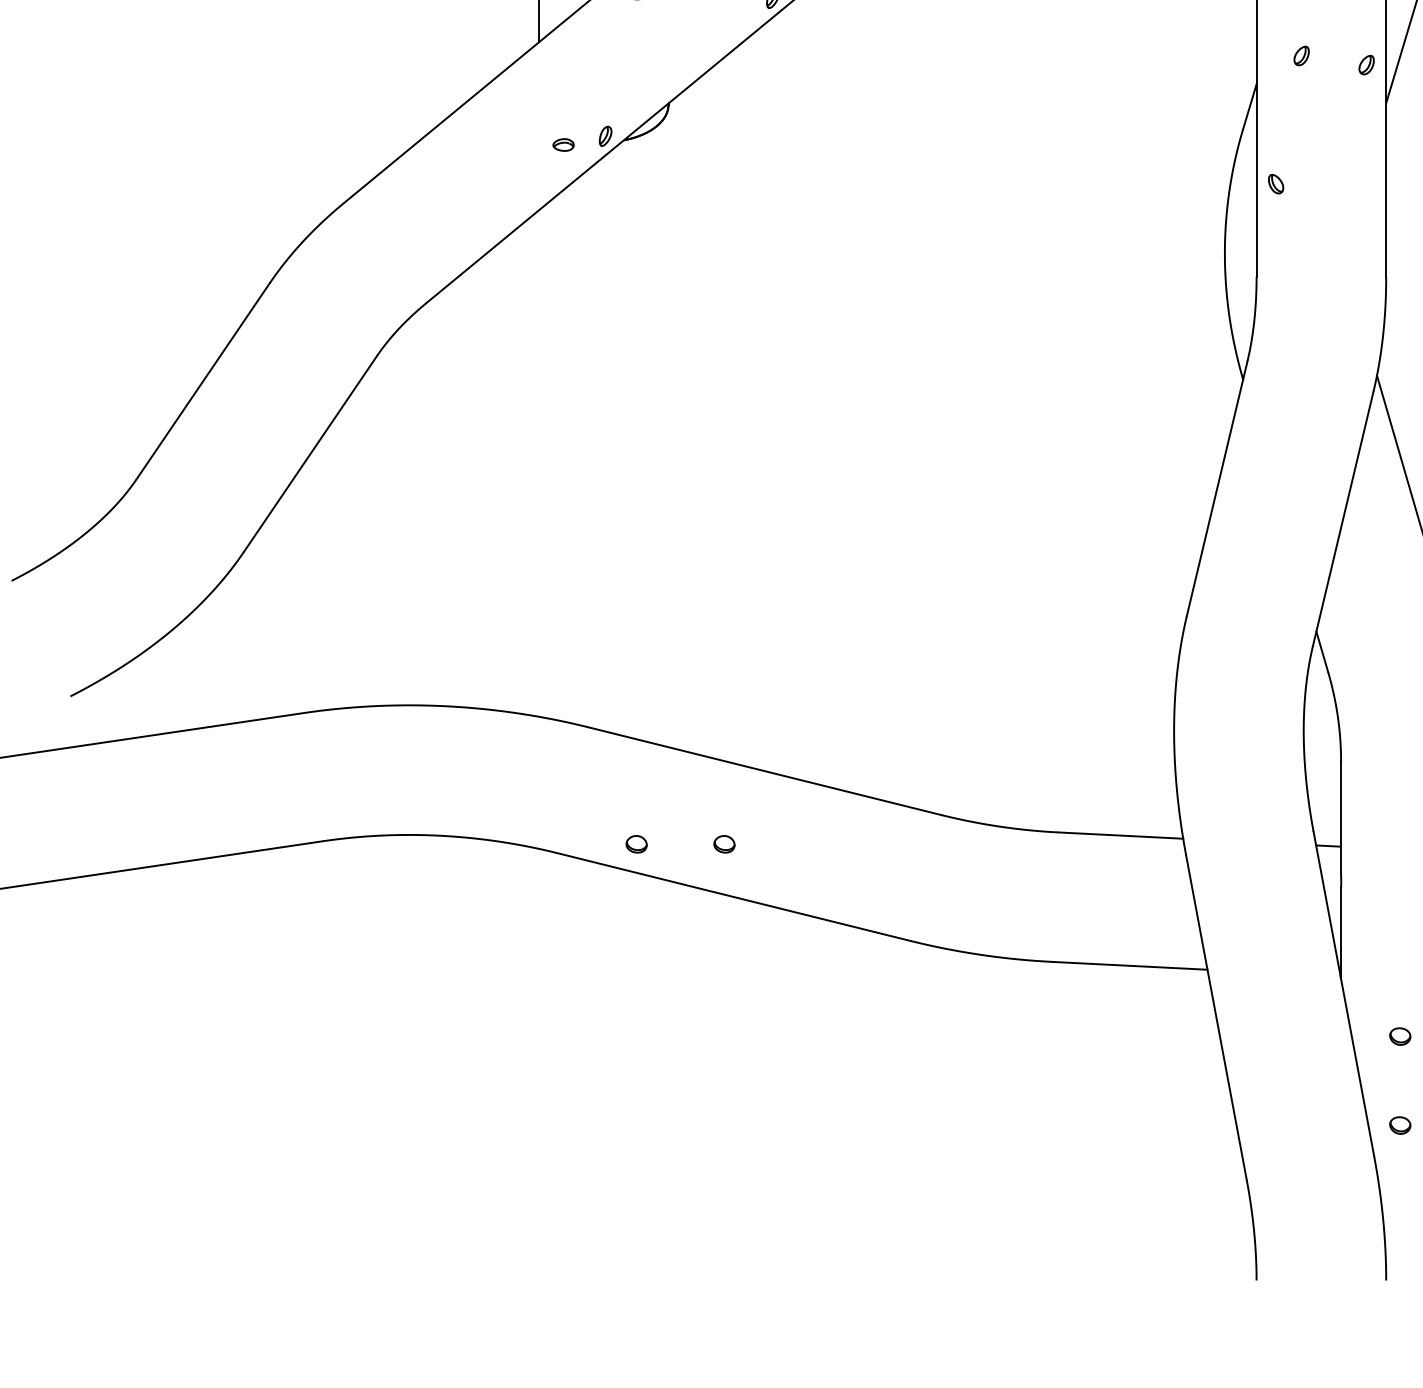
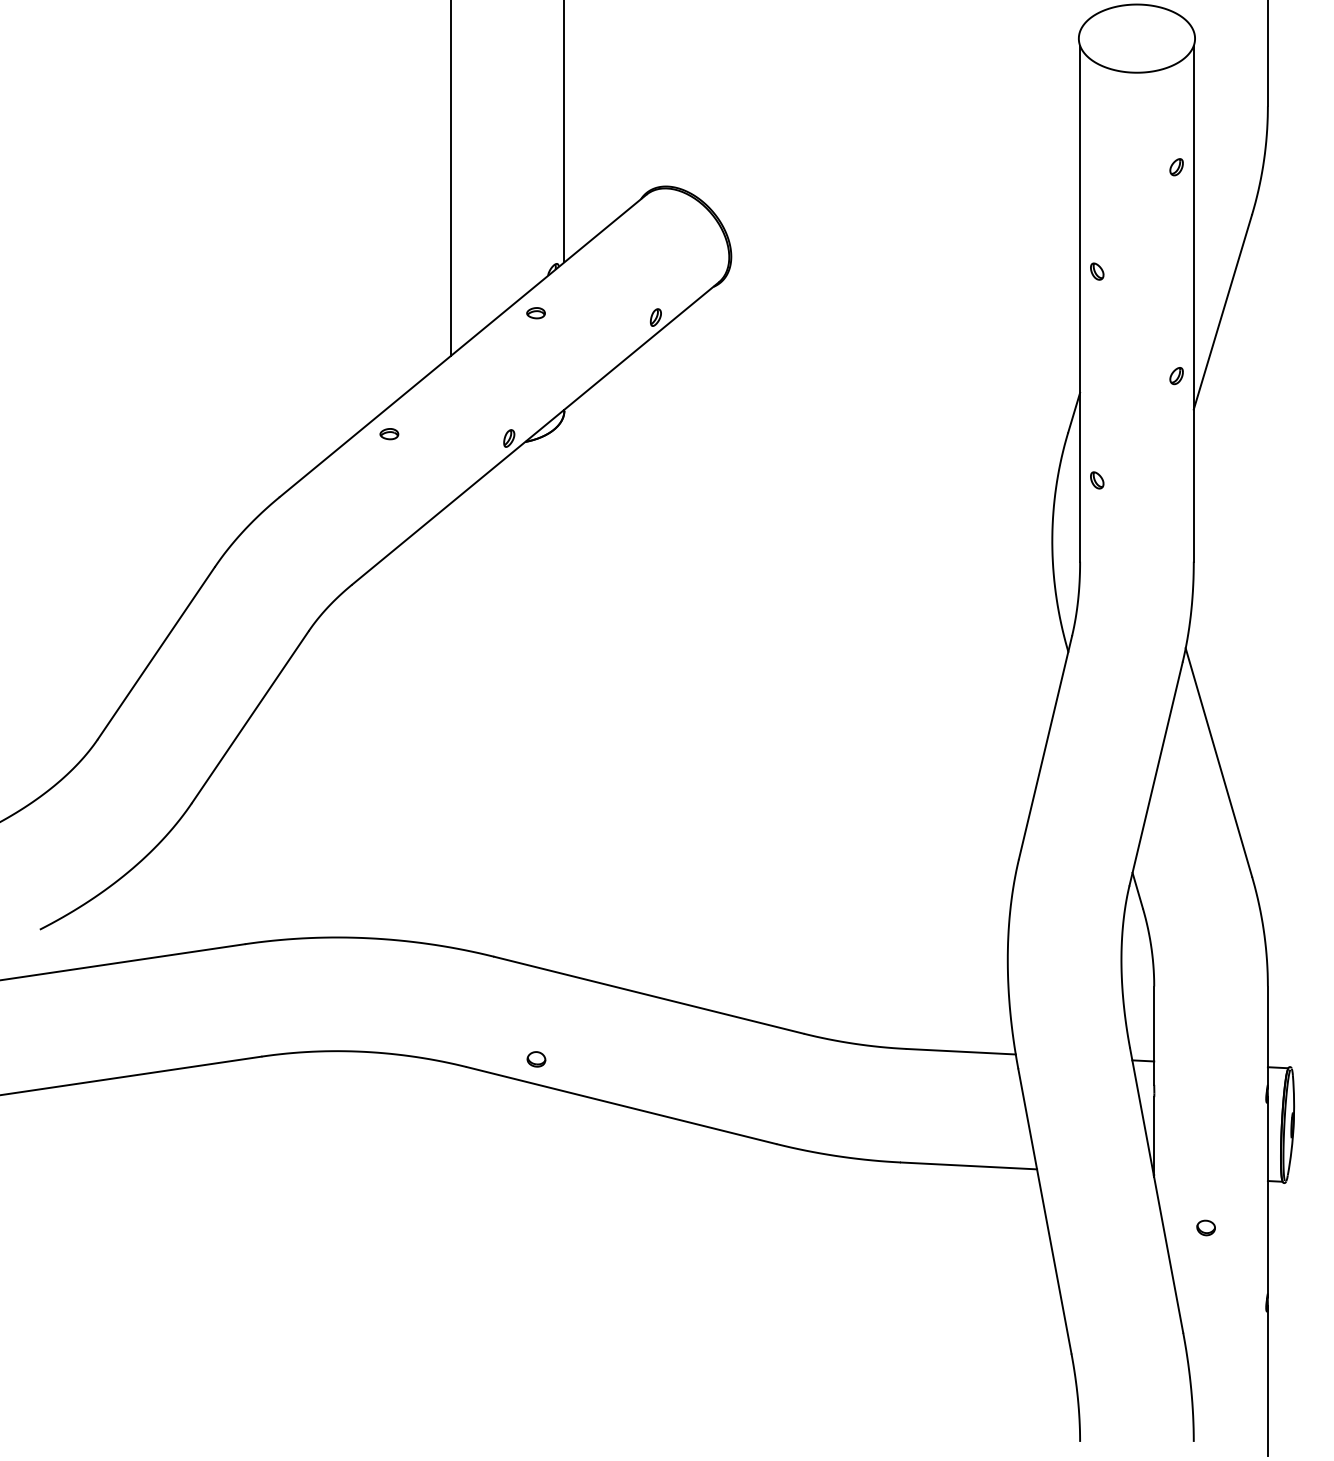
part: (1301, 56) -> (1119, 368), removed
part: (563, 145) -> (389, 434), moved
part: (724, 844) -> (613, 1059), removed
part: (1399, 1124) -> (1205, 1305), removed

